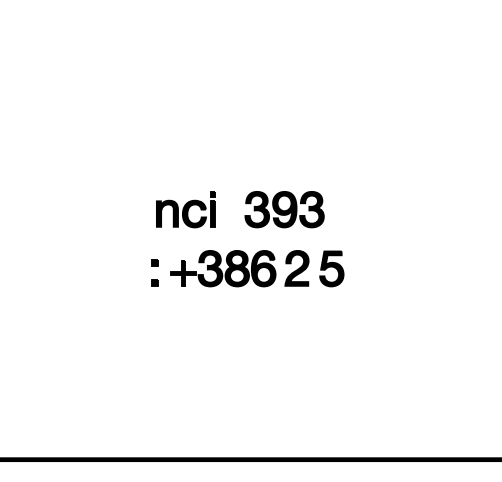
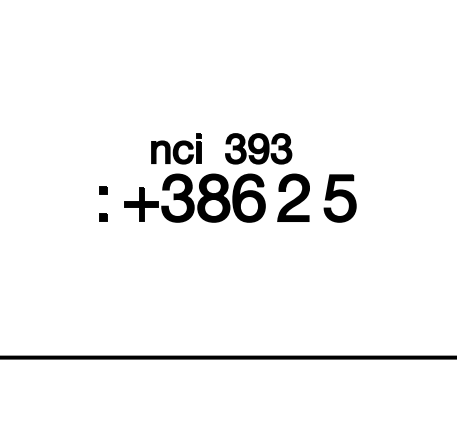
part: (247, 267) -> (227, 197), size x1.6

